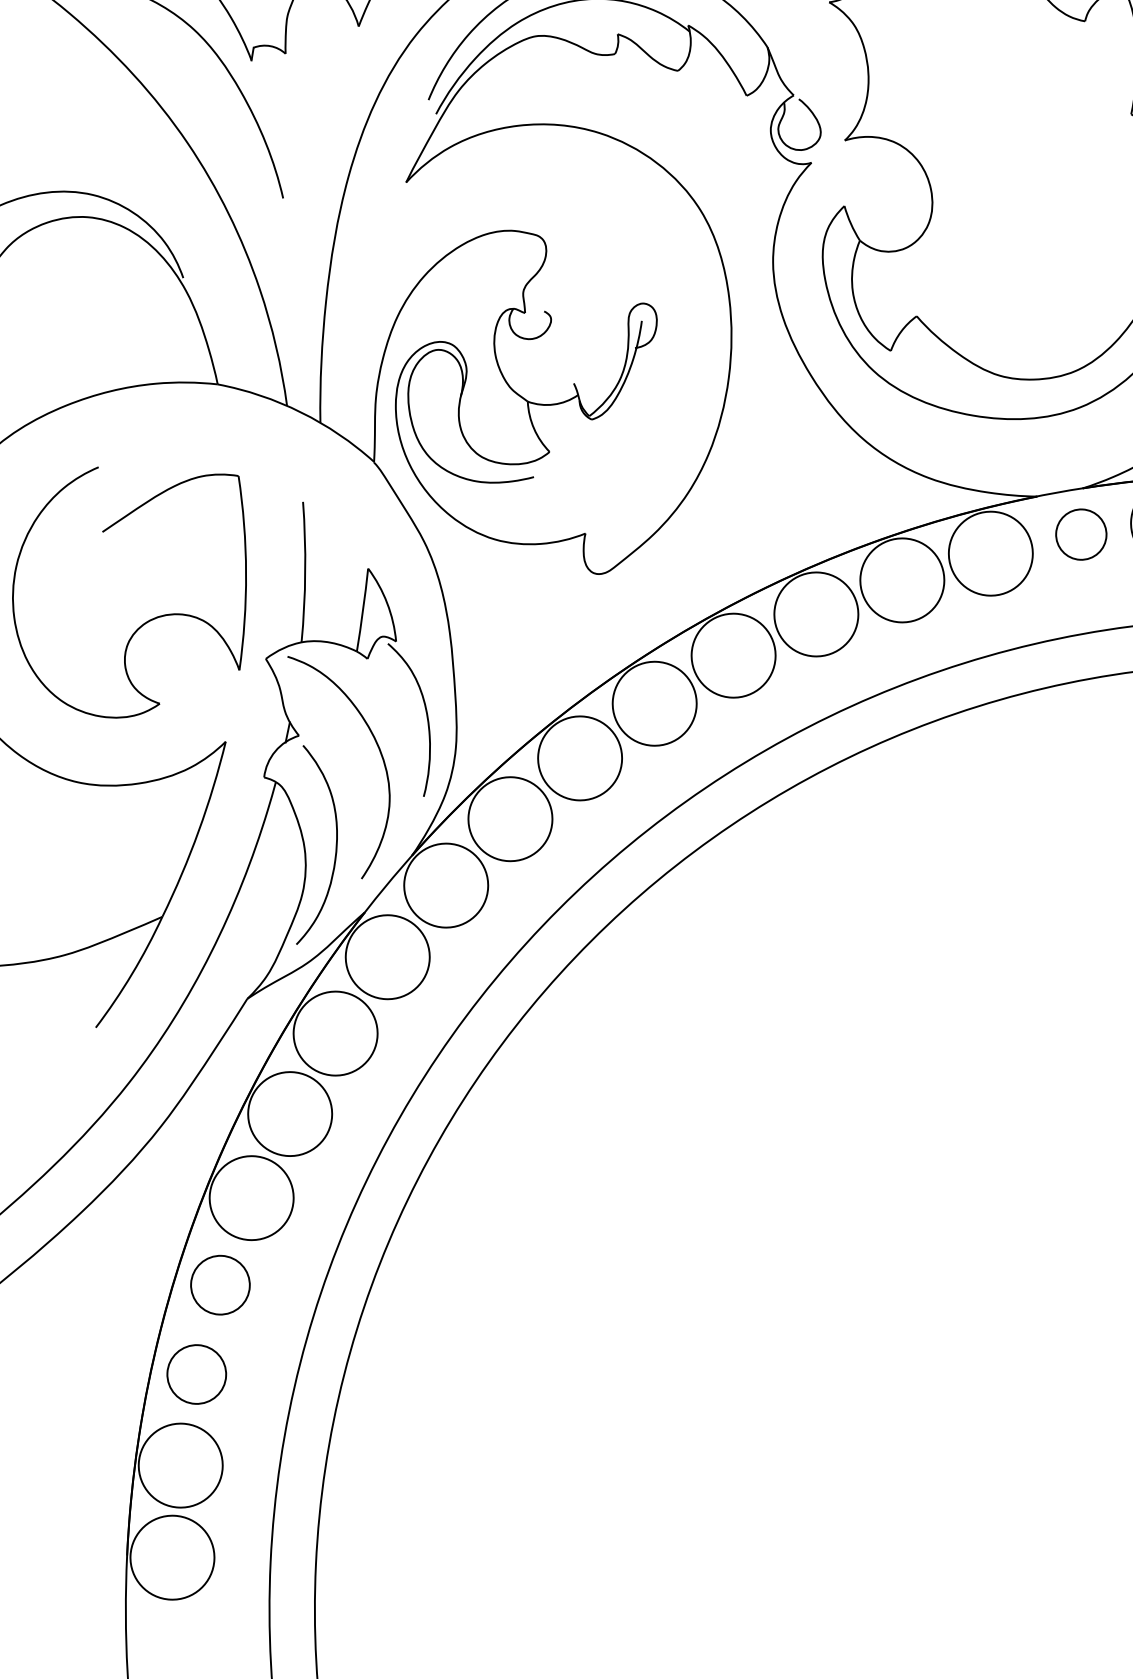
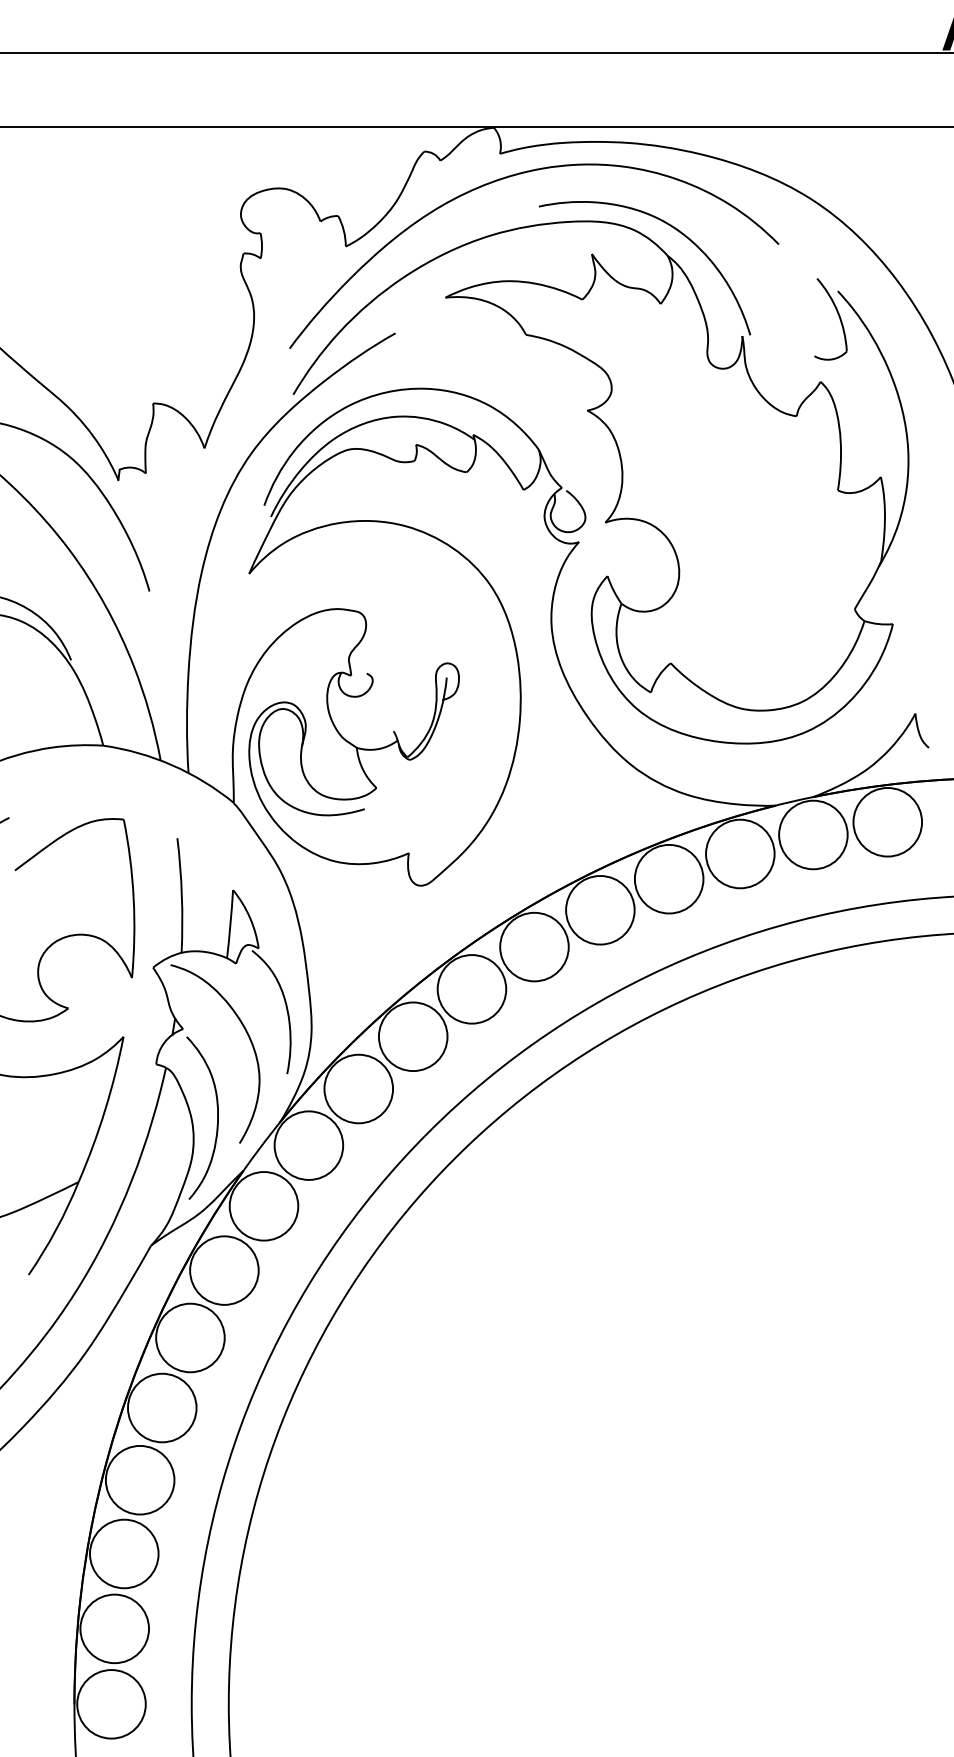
circle: (1081, 534) -> (813, 834), size x1.67
circle: (219, 1284) -> (139, 1479), size x1.43
circle: (197, 1373) -> (124, 1553), size x1.43

